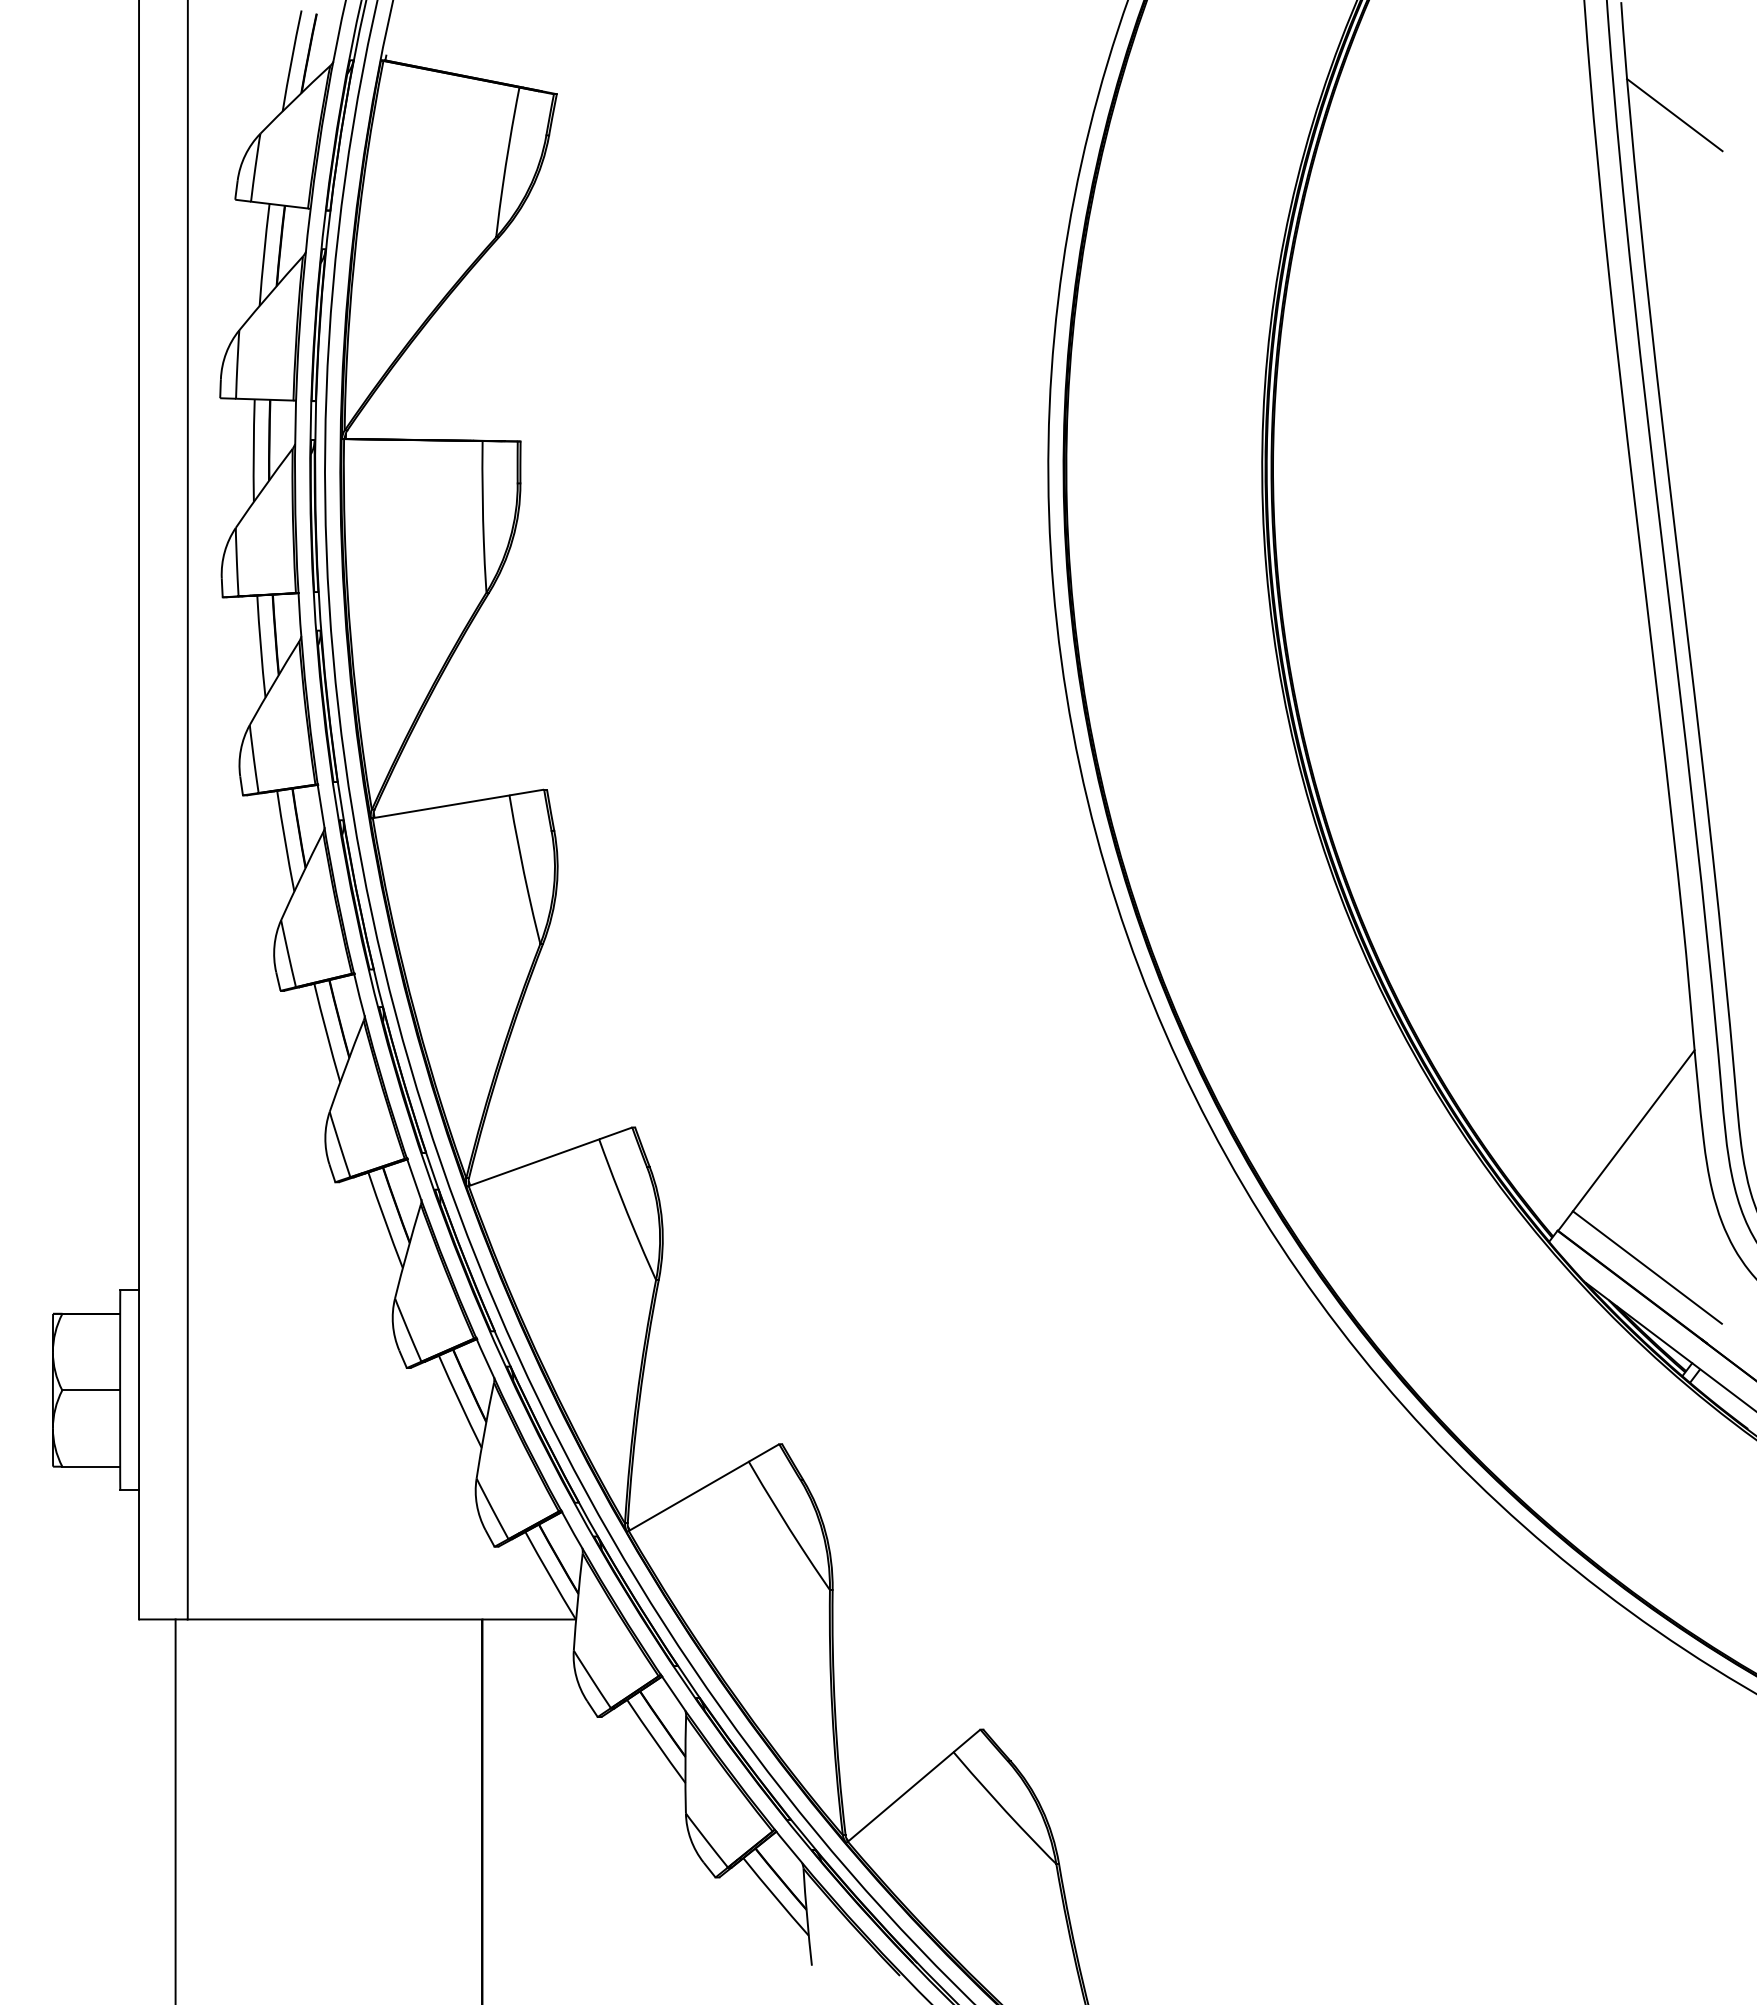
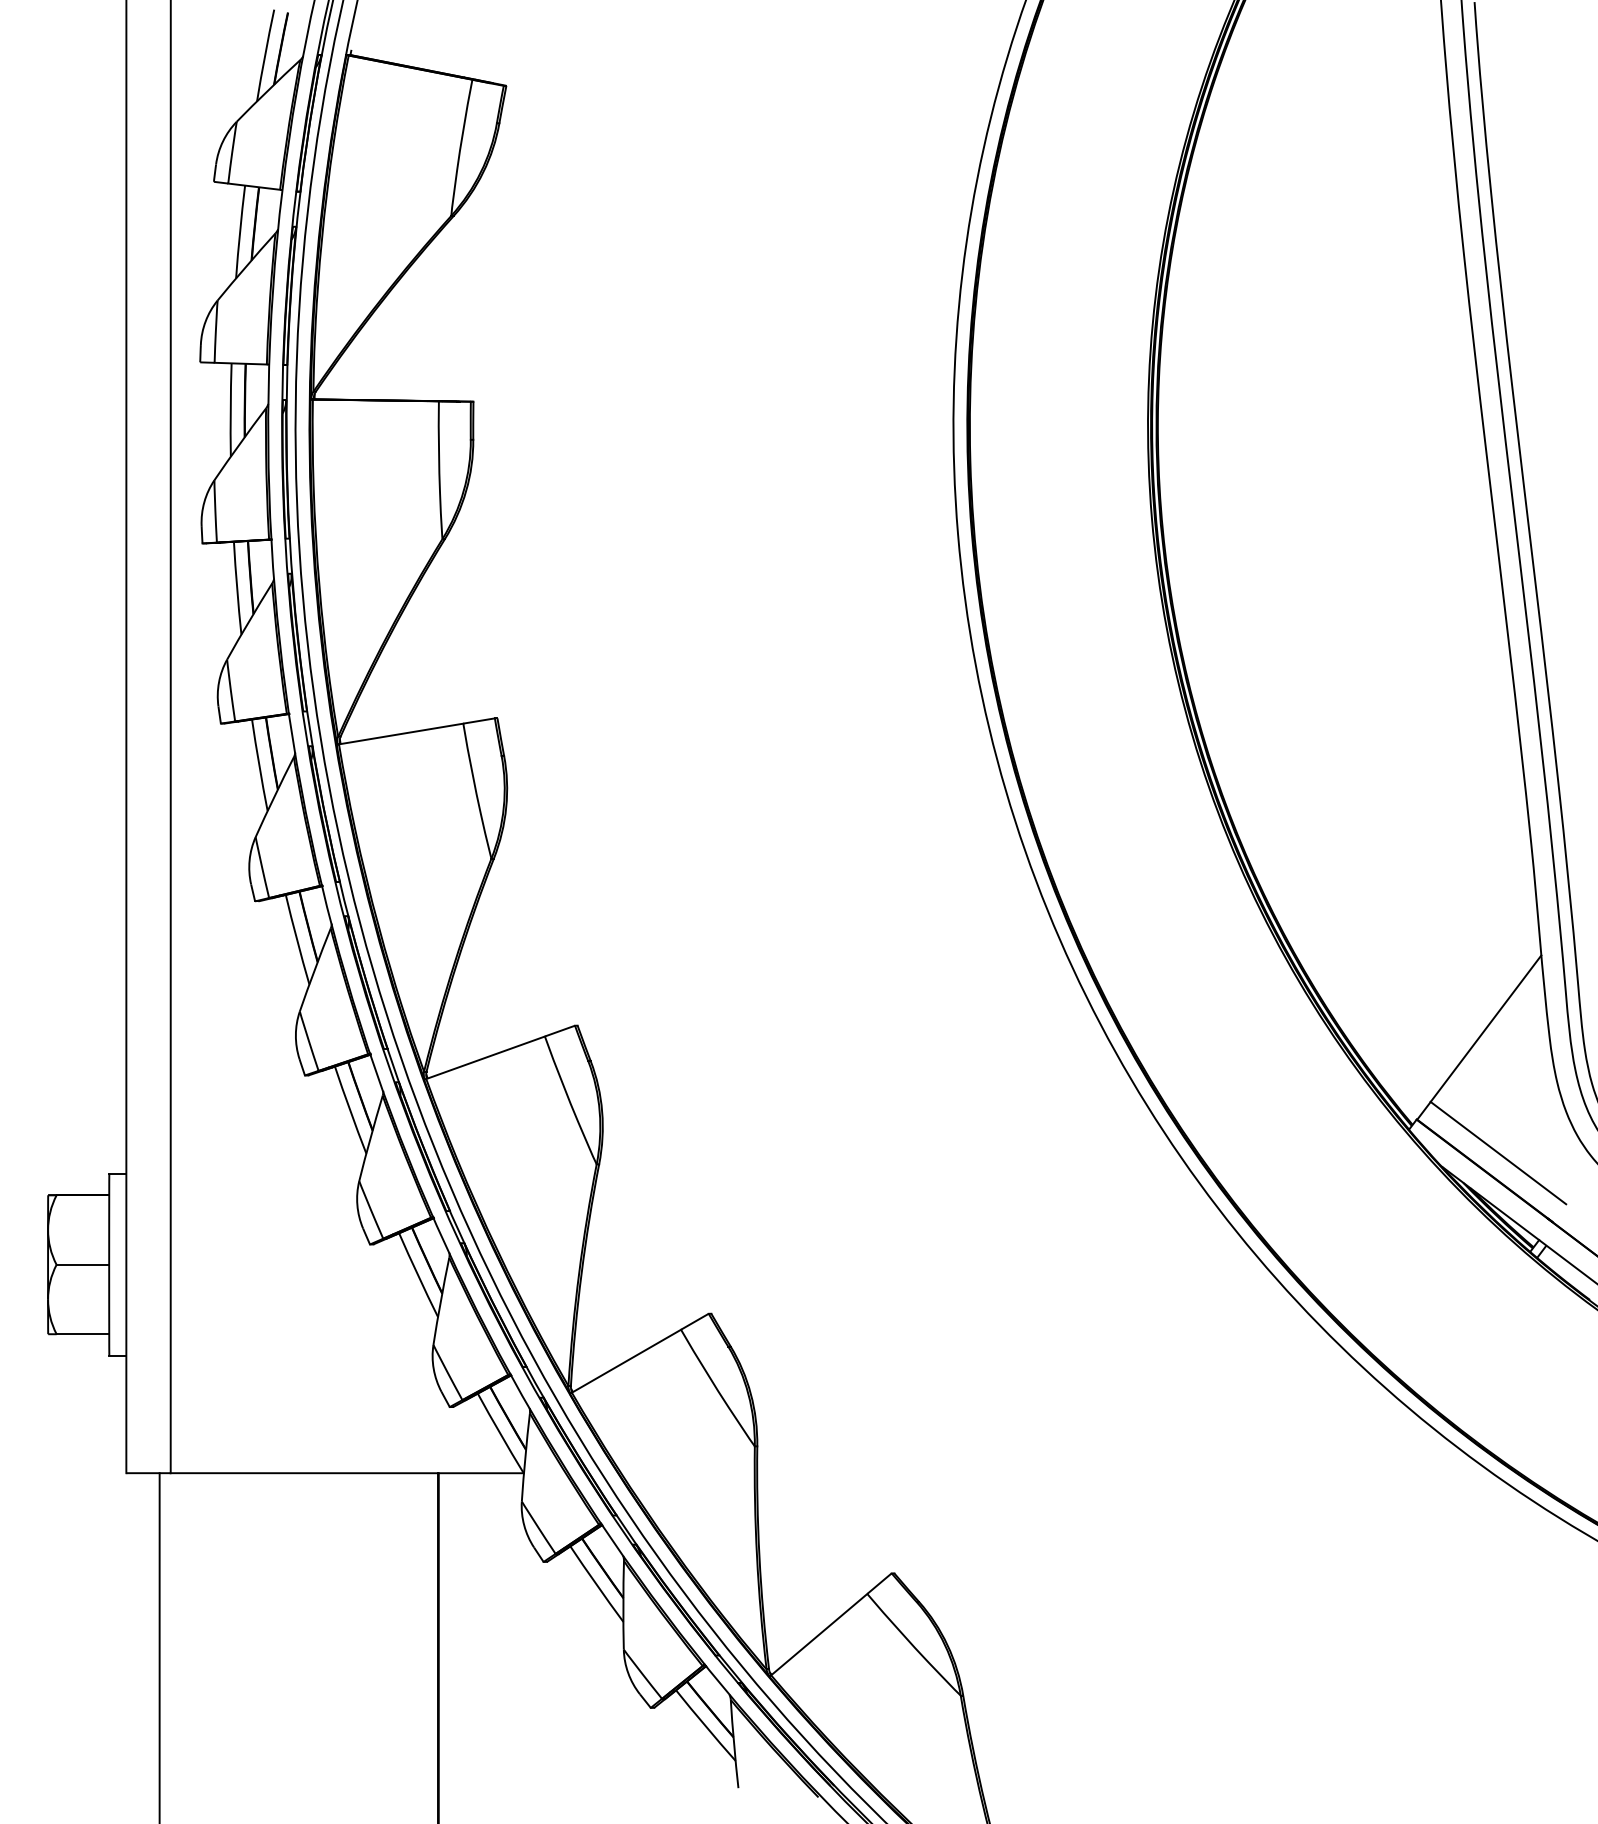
line: (1674, 115) -> (1523, 105), removed

